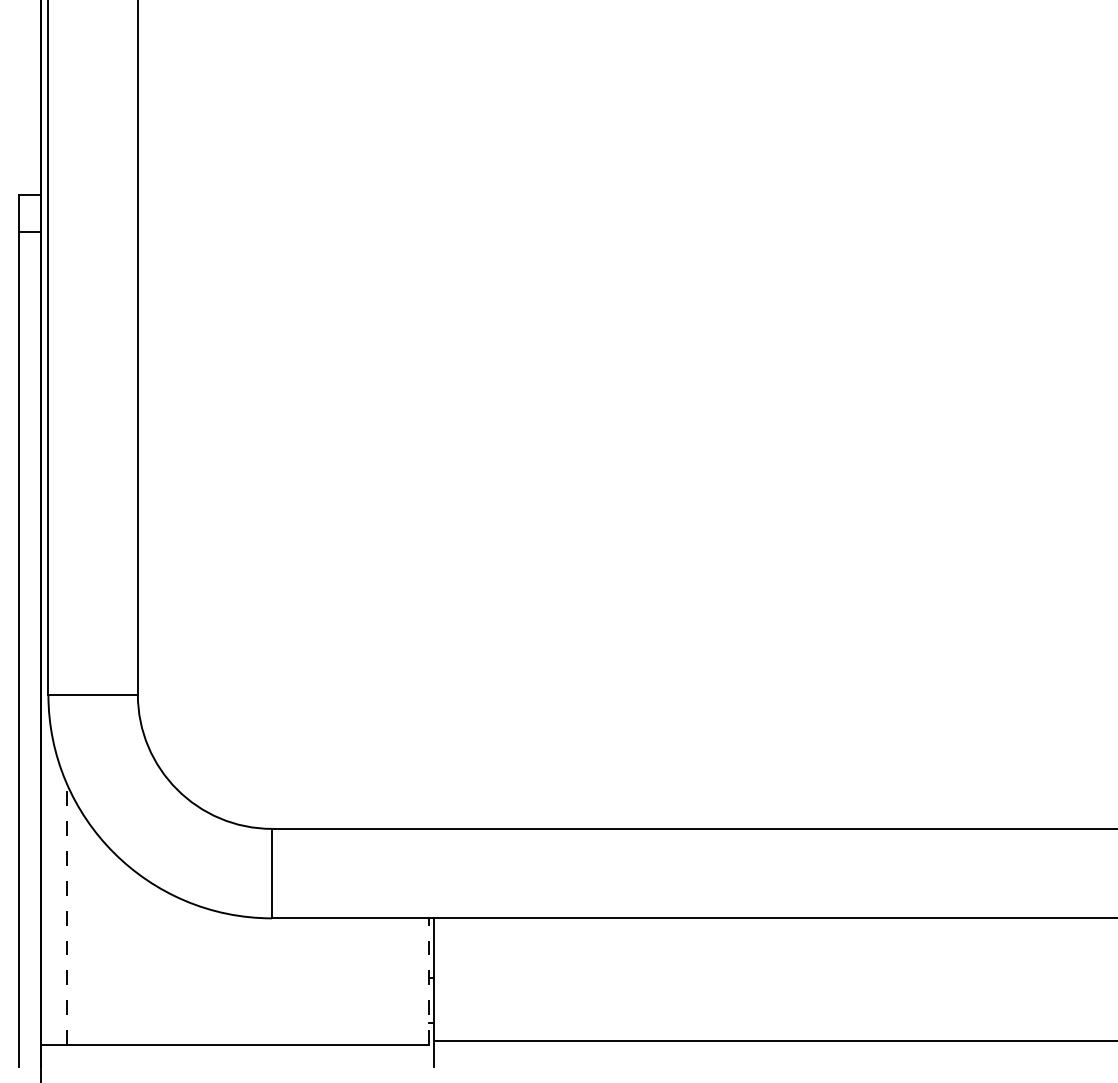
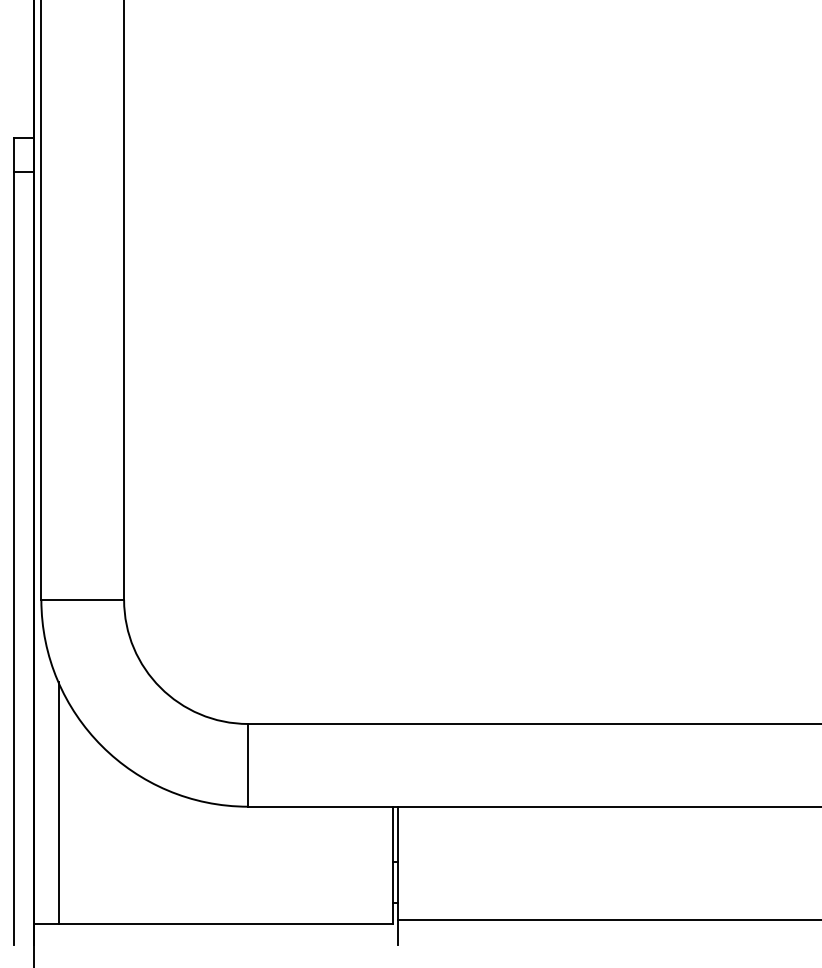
line: (67, 913) -> (59, 802), dashed -> solid
line: (428, 981) -> (392, 865), dashed -> solid

